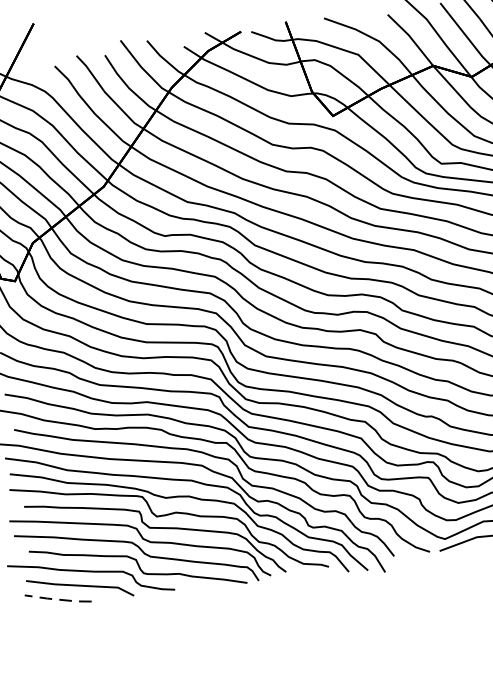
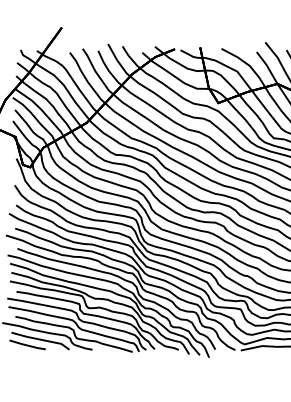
line: (58, 599) -> (27, 345), dashed -> solid

